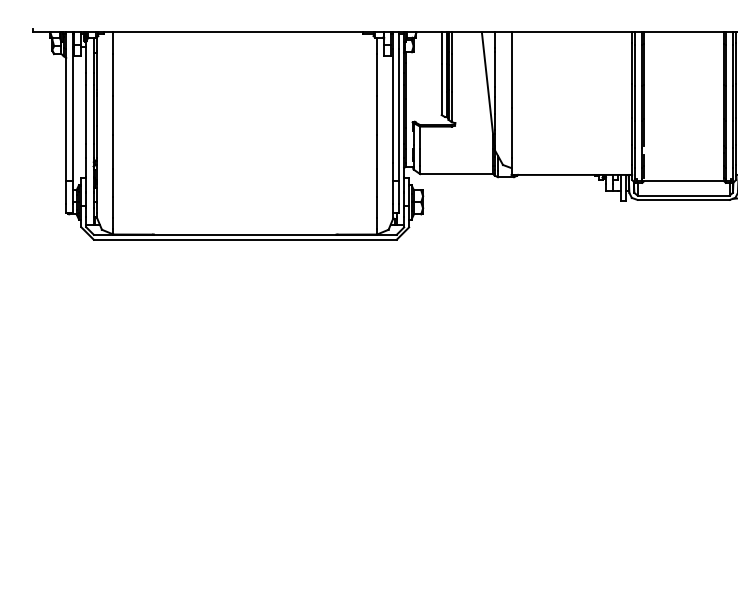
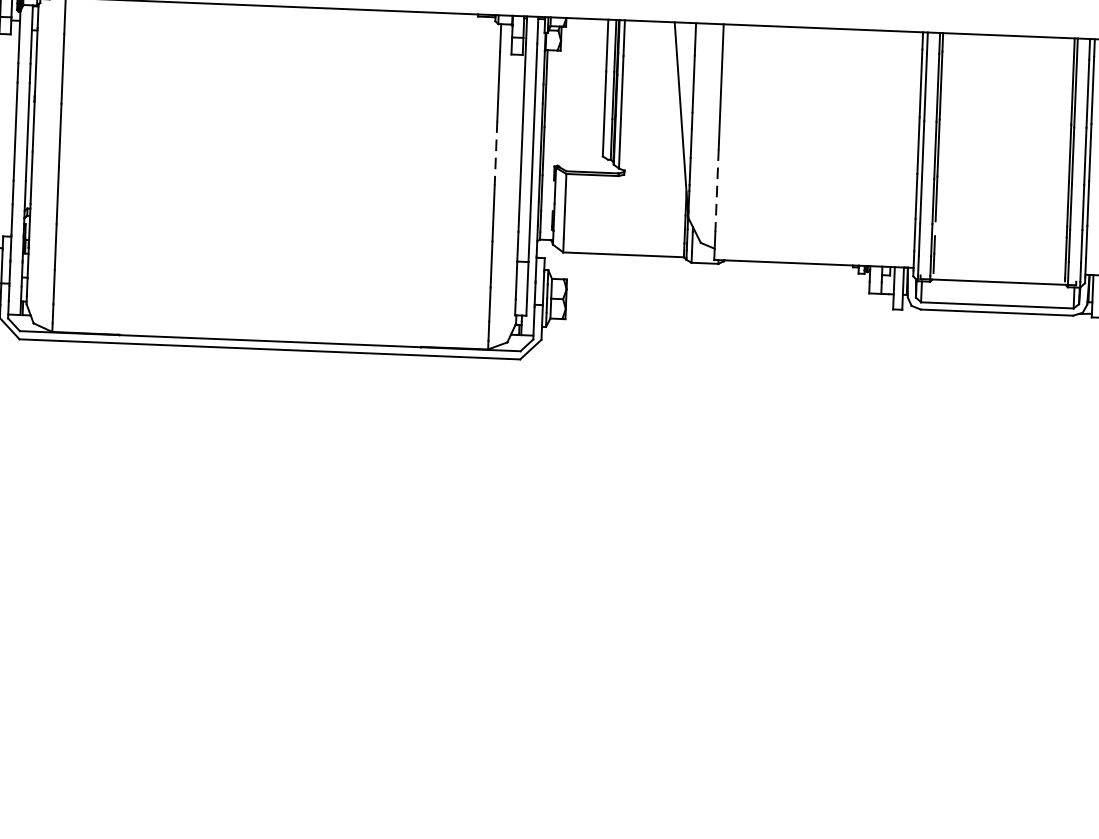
line: (377, 116) -> (496, 154), solid -> dashed
line: (511, 133) -> (716, 191), solid -> dashed

